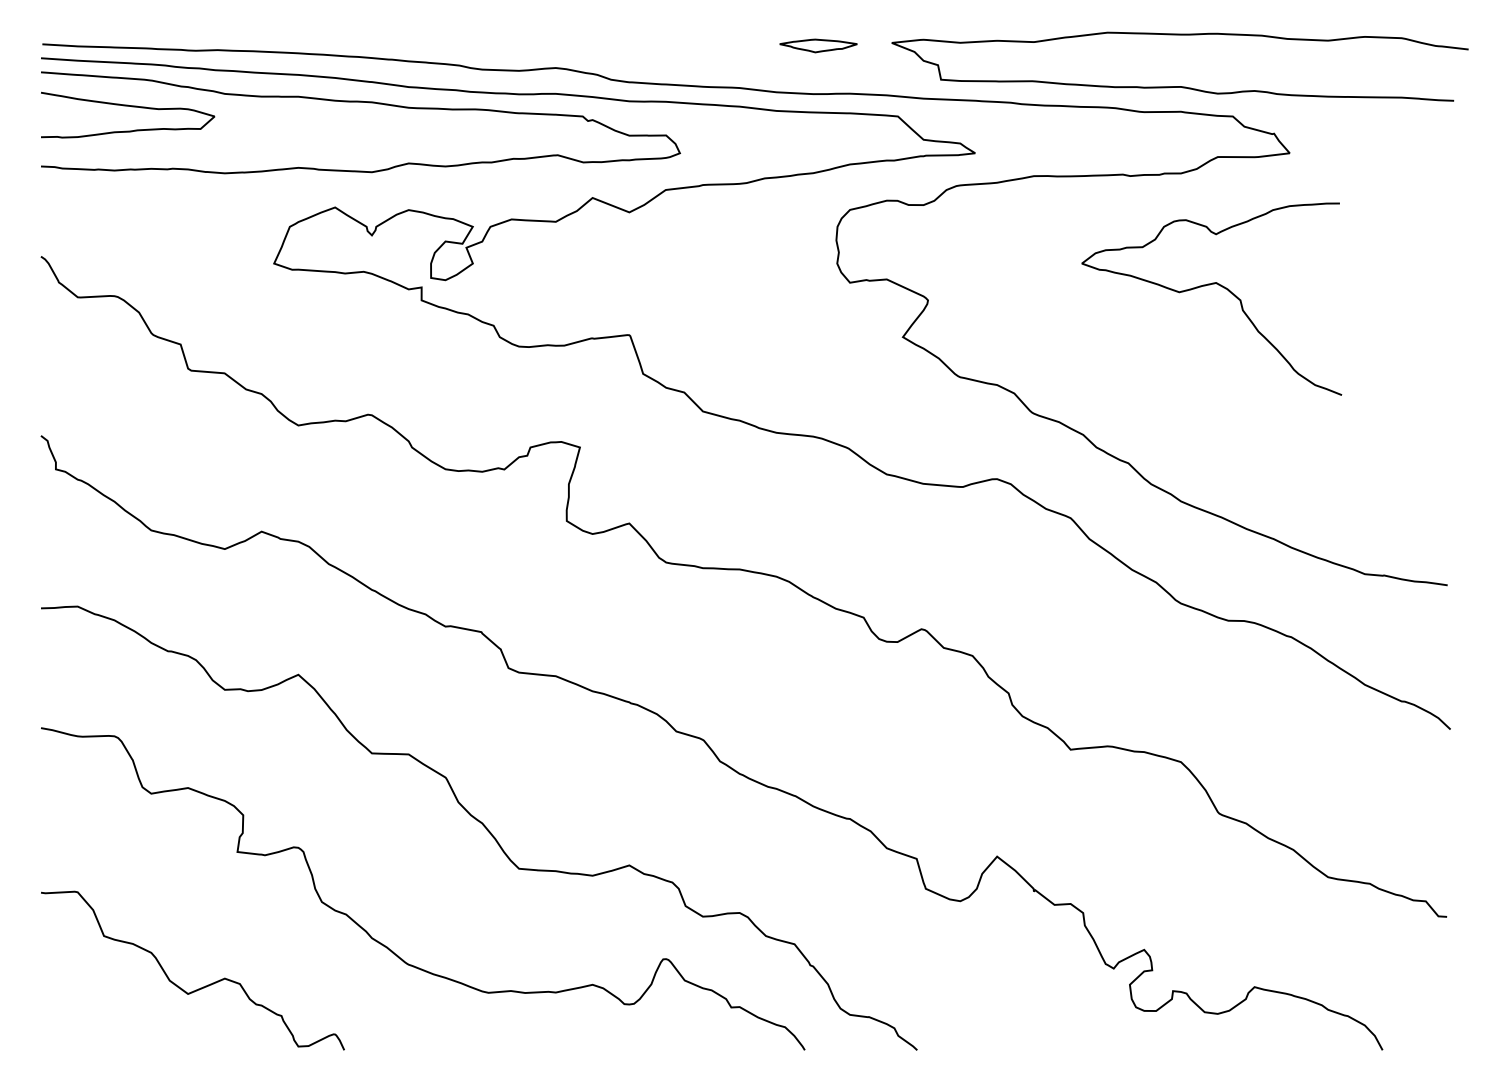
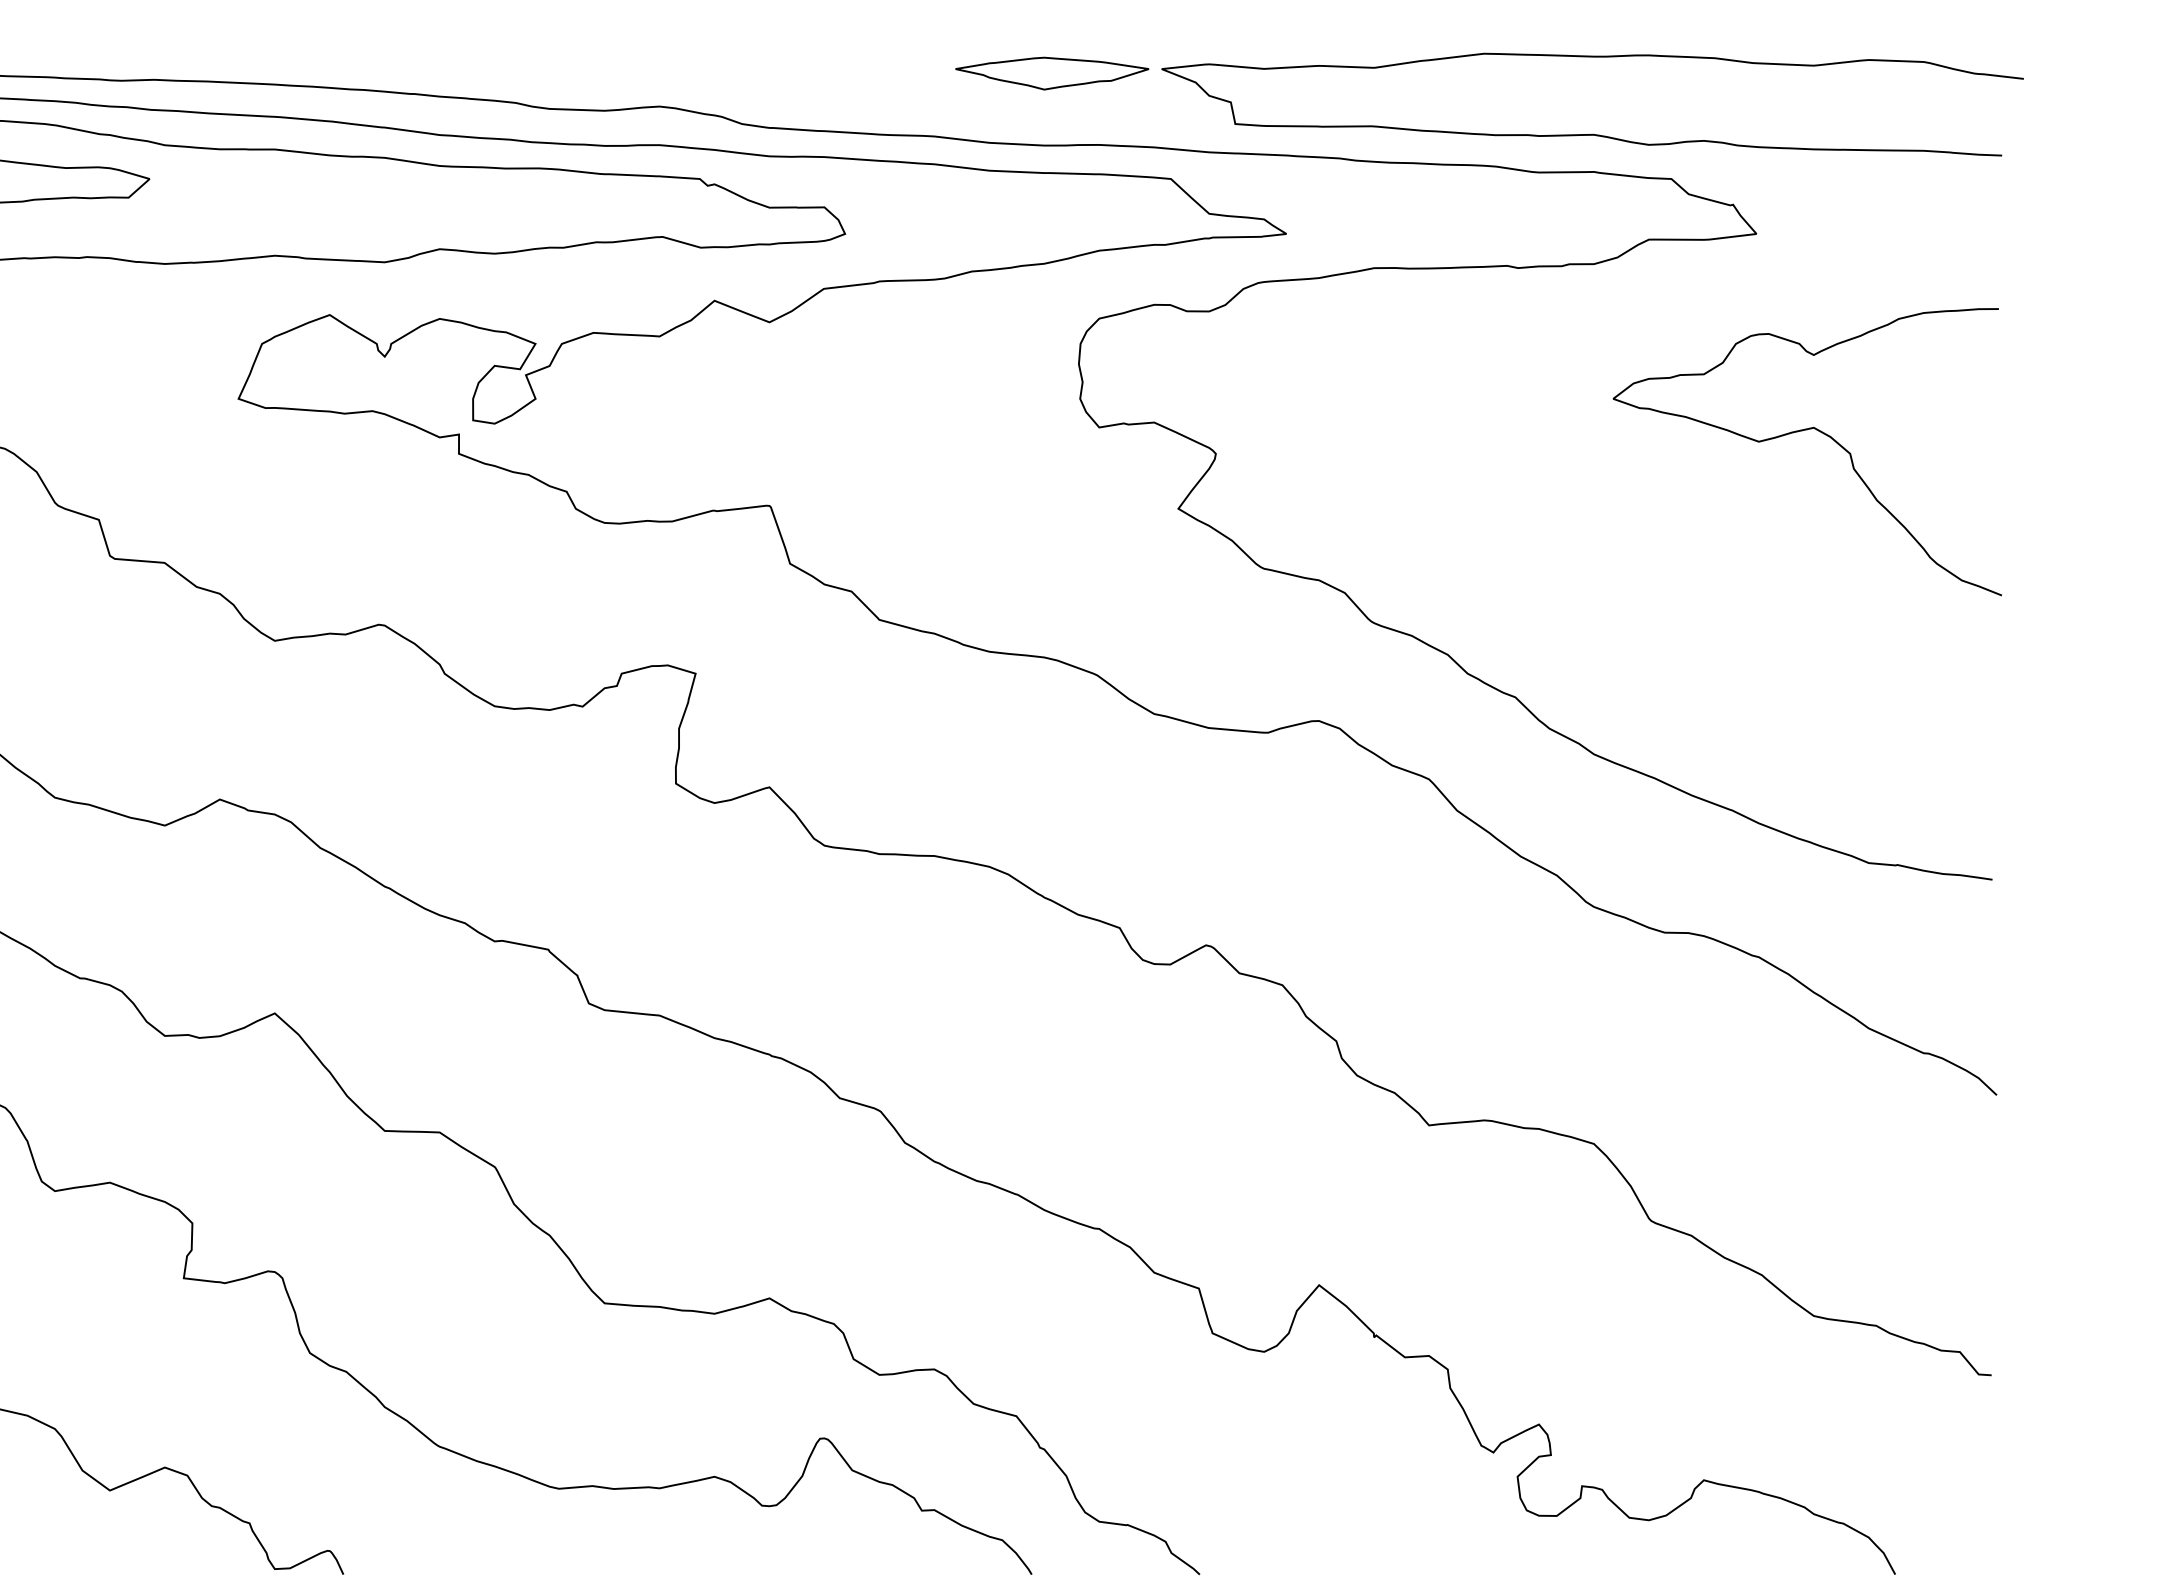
part: (818, 45) -> (1052, 72), size x1.67
curve: (1210, 285) -> (1805, 431), moved

